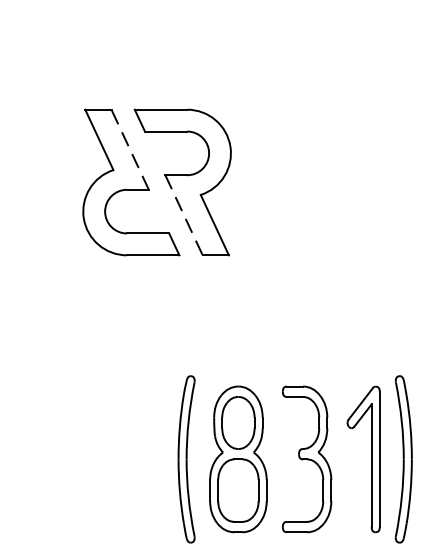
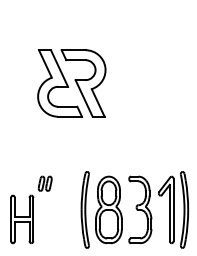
line: (130, 149) -> (59, 68), dashed -> solid
line: (184, 215) -> (84, 98), dashed -> solid
part: (68, 458) -> (31, 209), added

